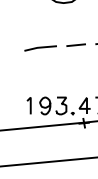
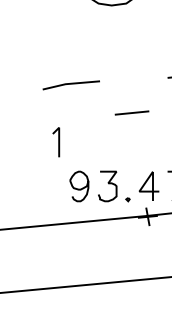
line: (75, 44) -> (130, 111), moved
line: (29, 105) -> (56, 141), moved

